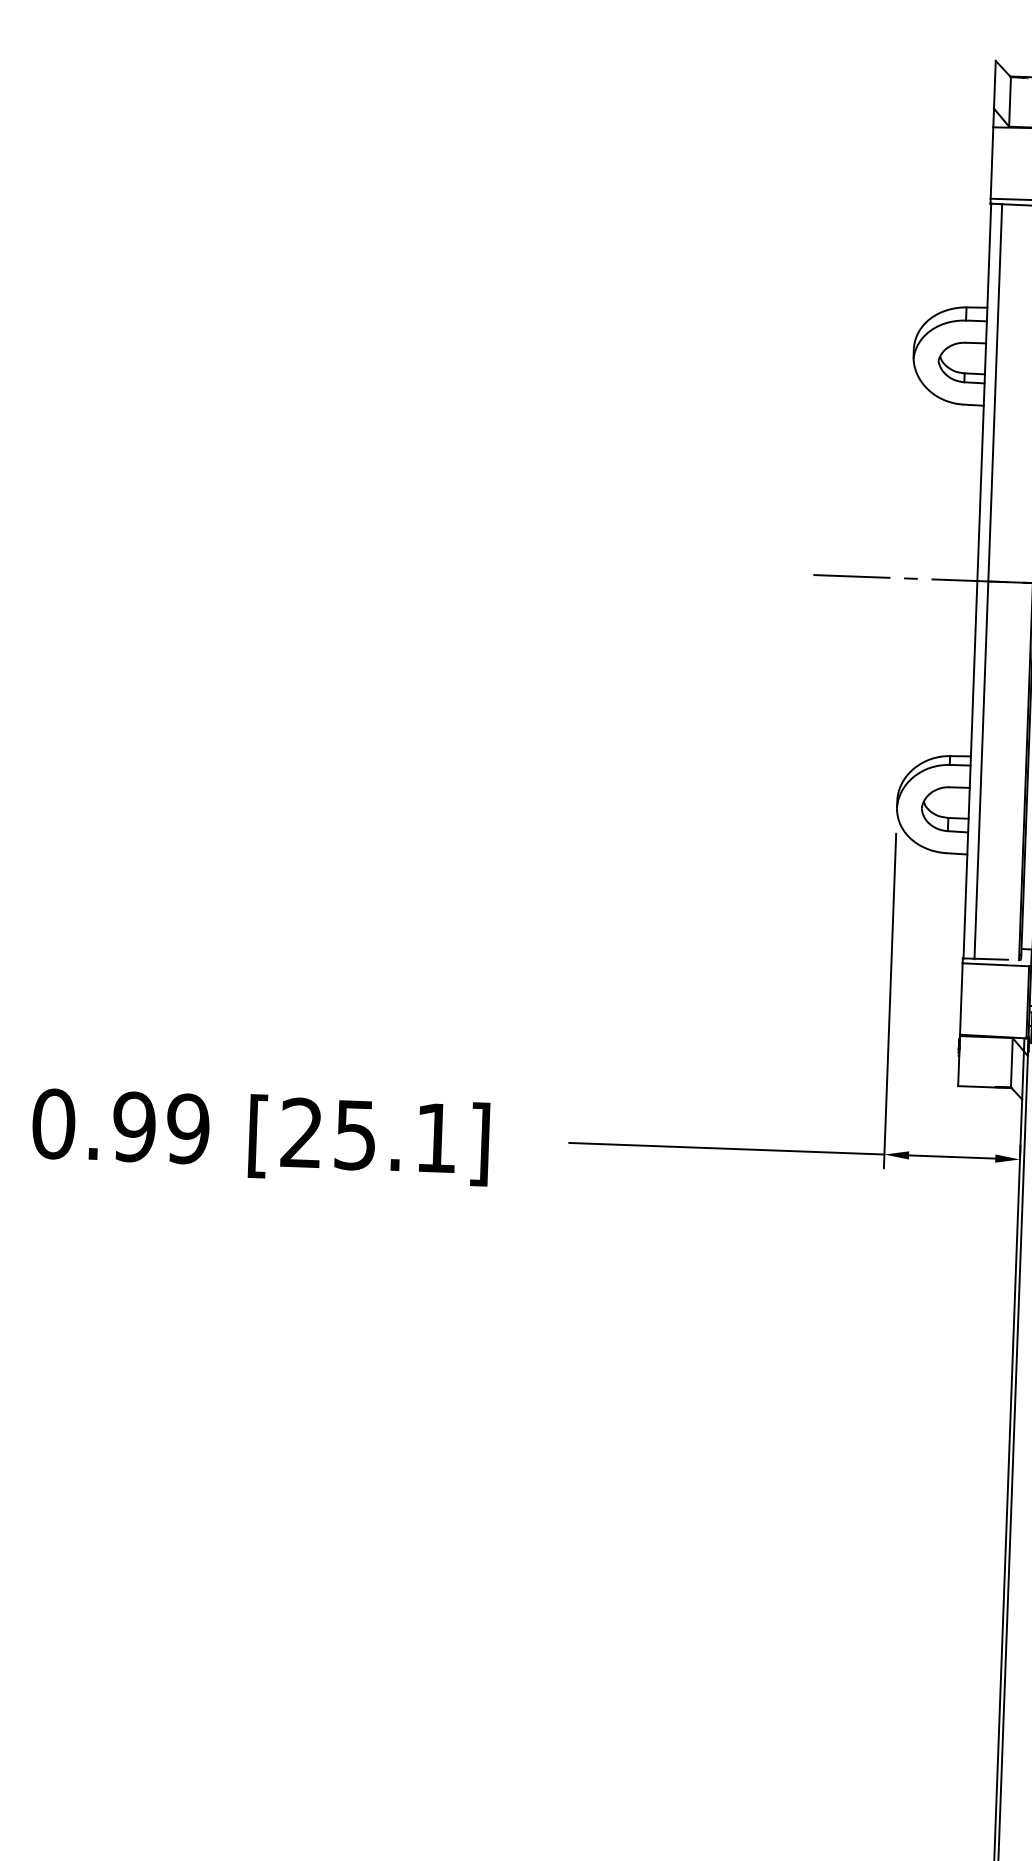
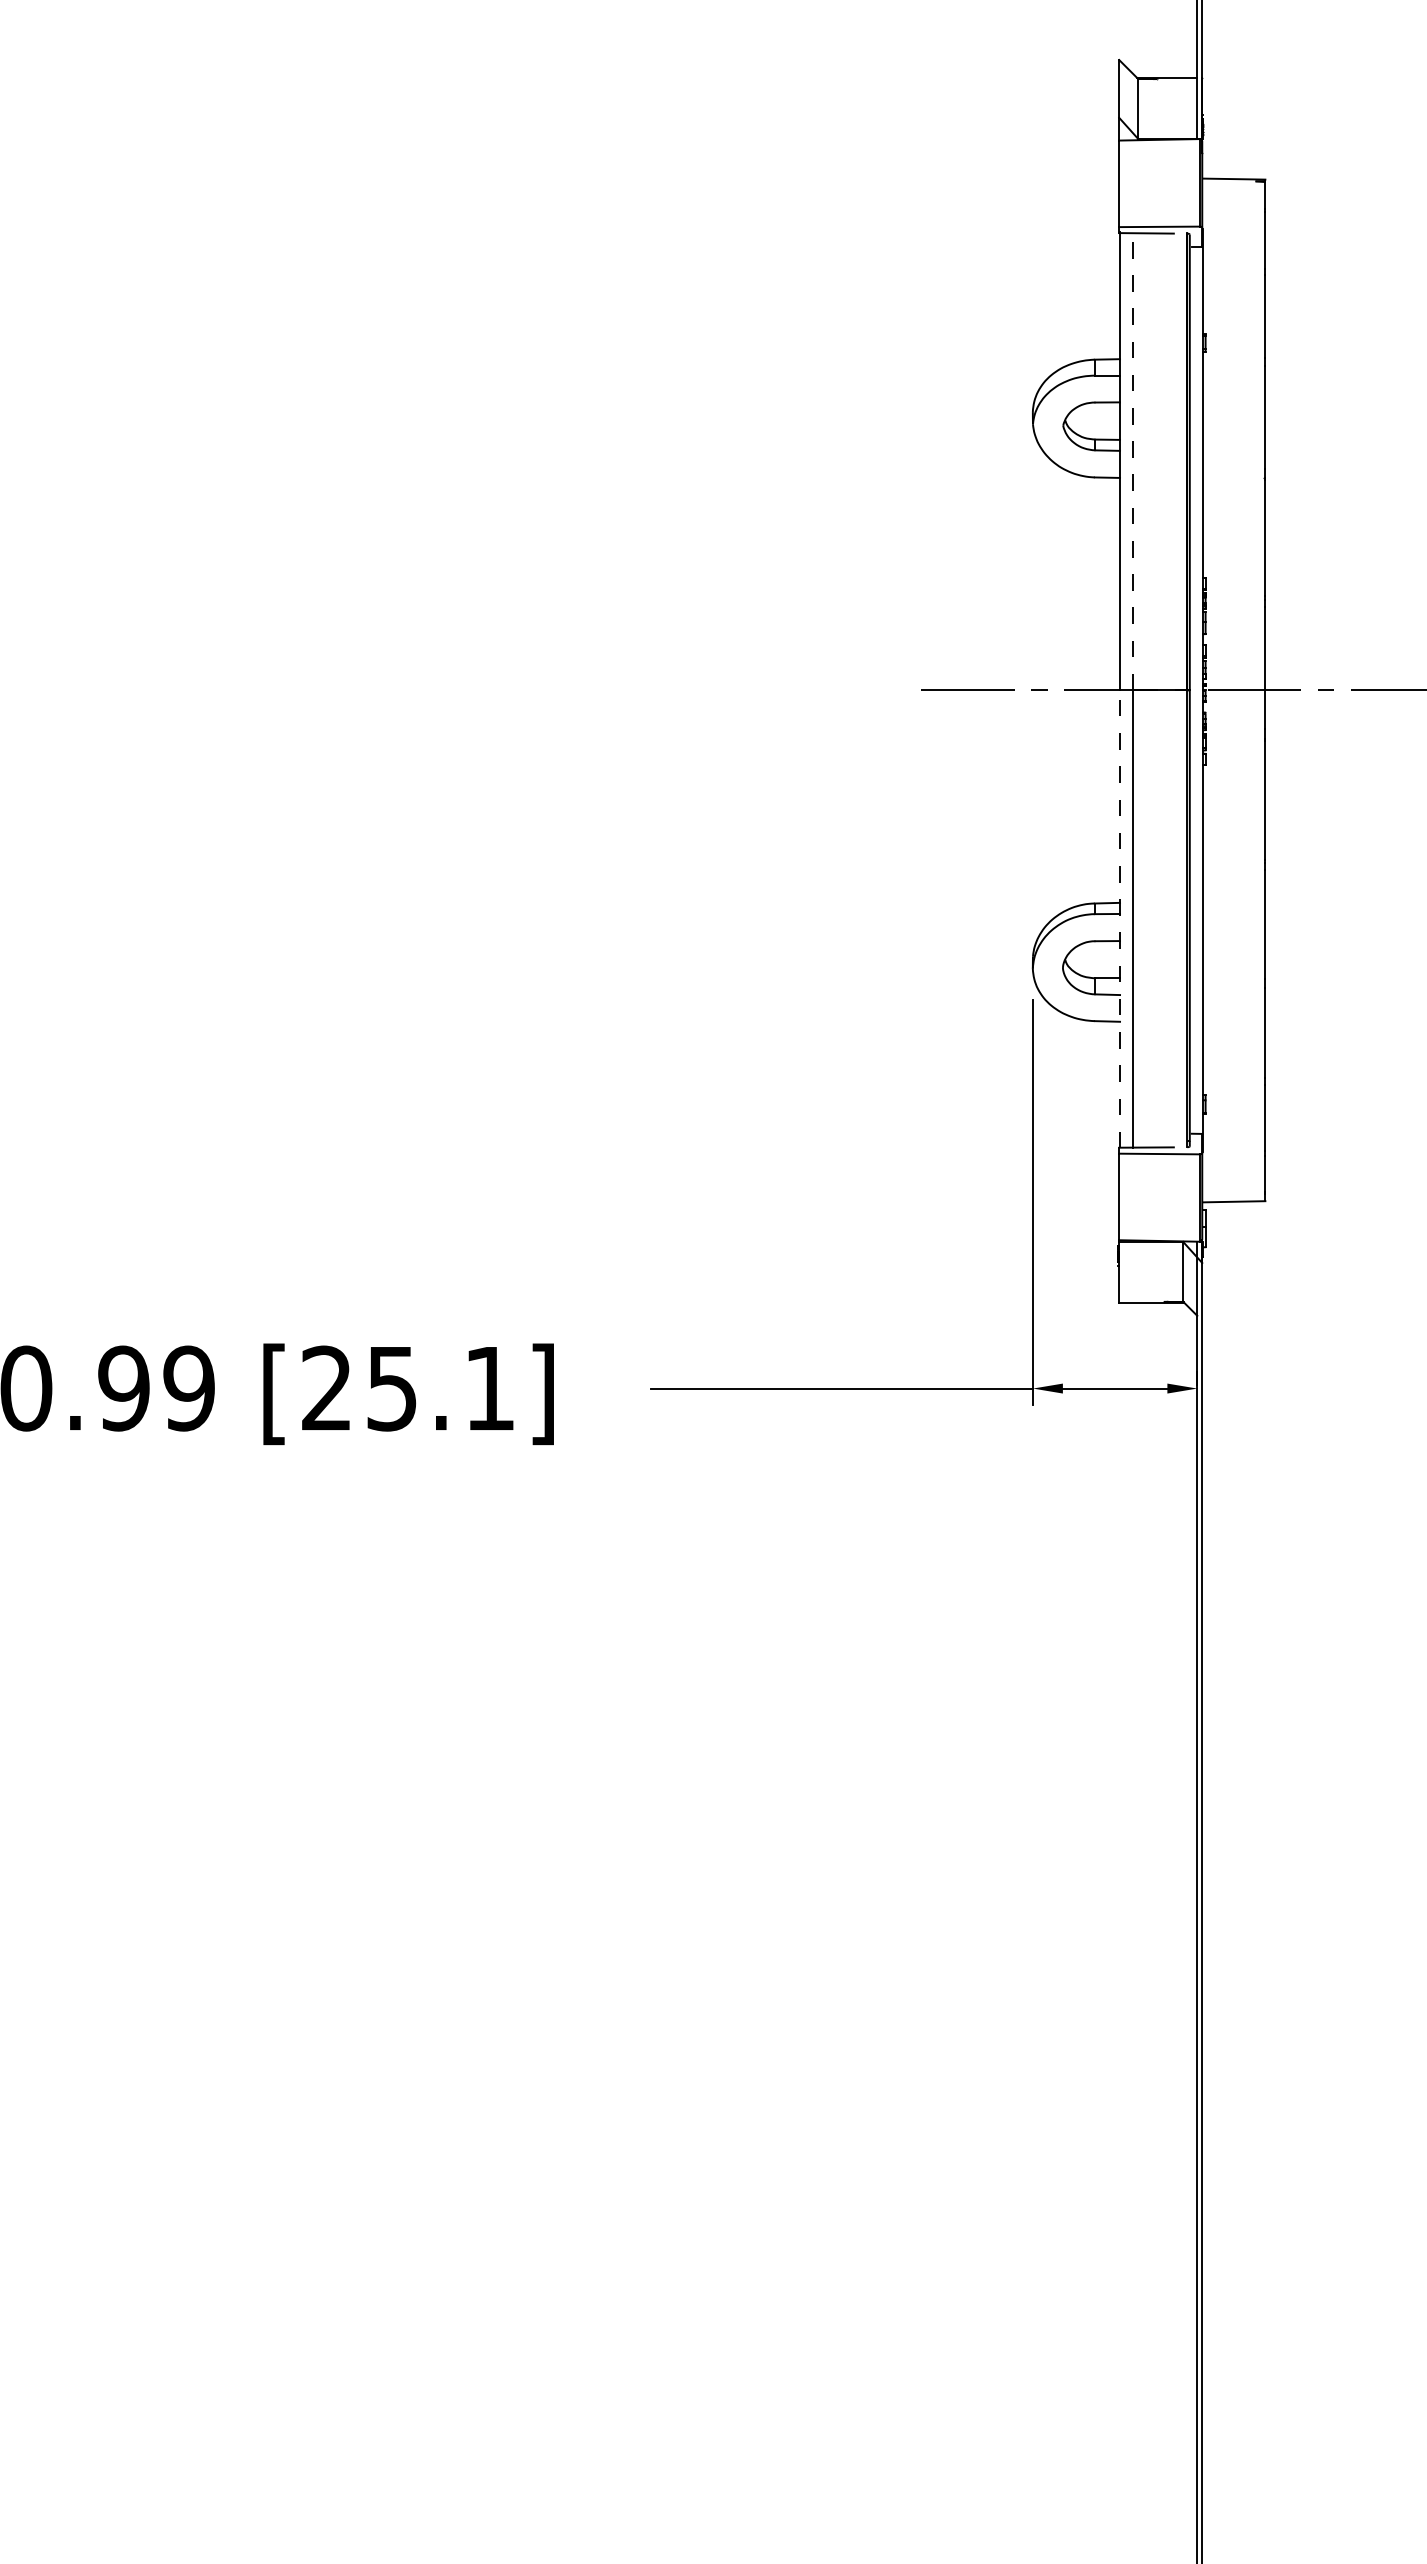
line: (995, 392) -> (1133, 461), solid -> dashed
line: (970, 770) -> (1120, 919), solid -> dashed

